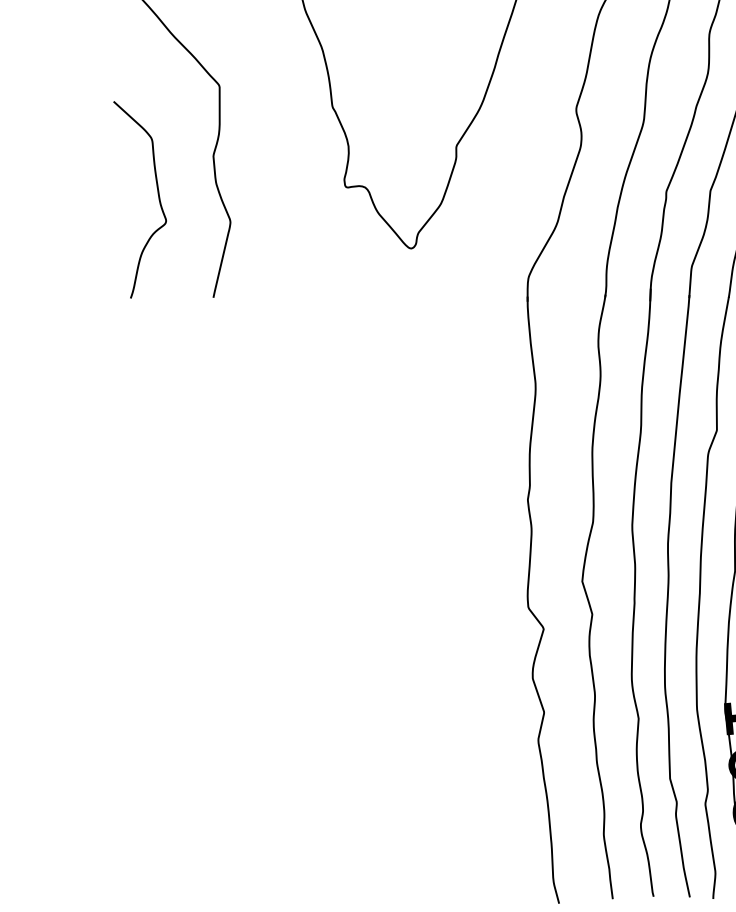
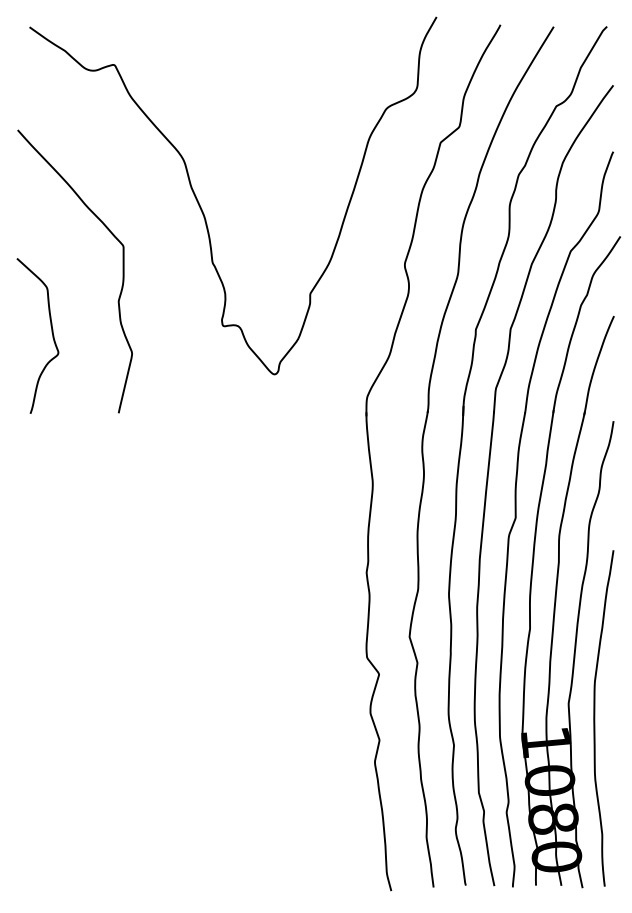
curve: (157, 195) -> (51, 332), moved

